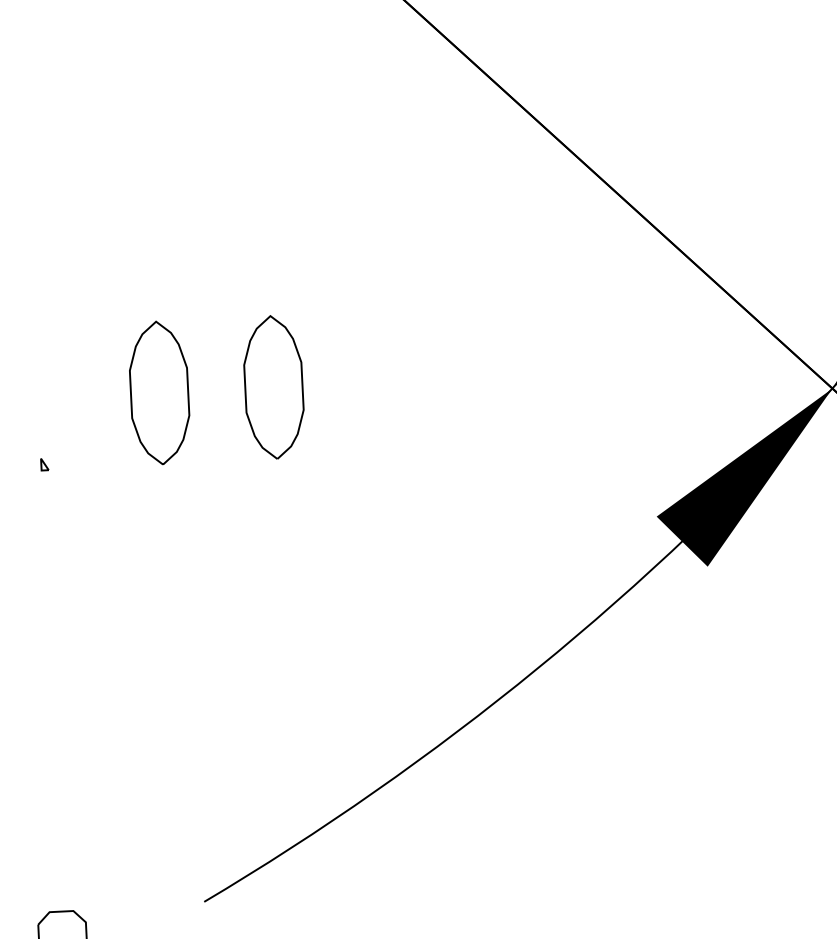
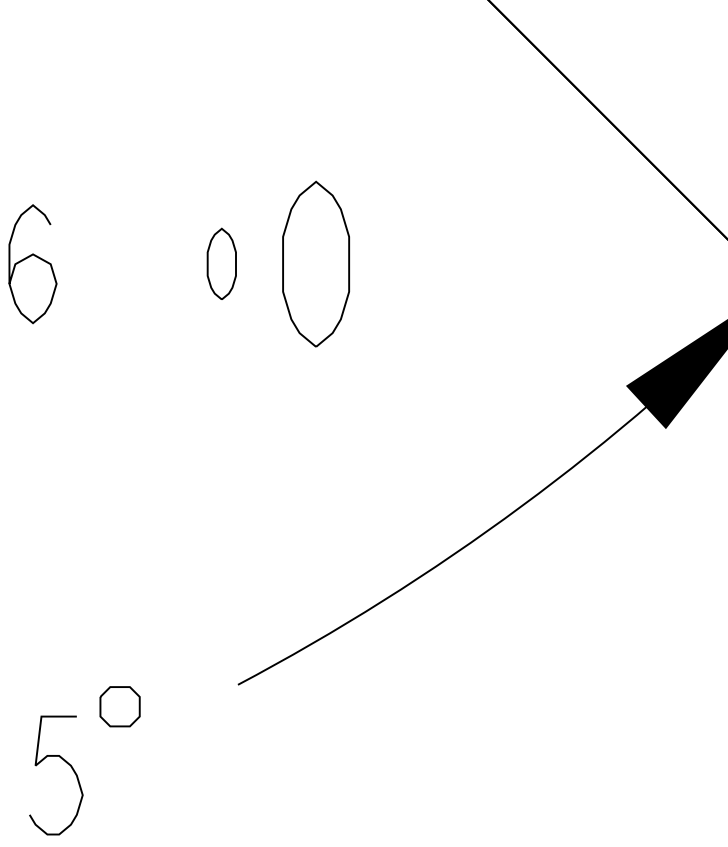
part: (273, 386) -> (315, 263), size x1.4
part: (159, 392) -> (221, 263), size x0.6
part: (43, 464) -> (123, 318), removed

